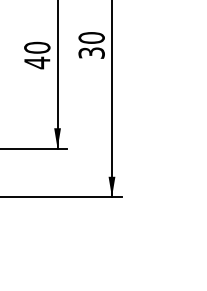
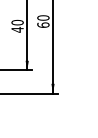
text: (91, 51) -> (43, 24), 30 -> 60

